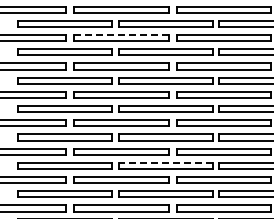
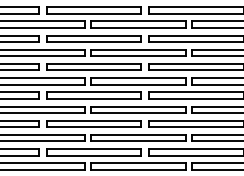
line: (121, 34) -> (94, 35), dashed -> solid
line: (165, 162) -> (138, 163), dashed -> solid

